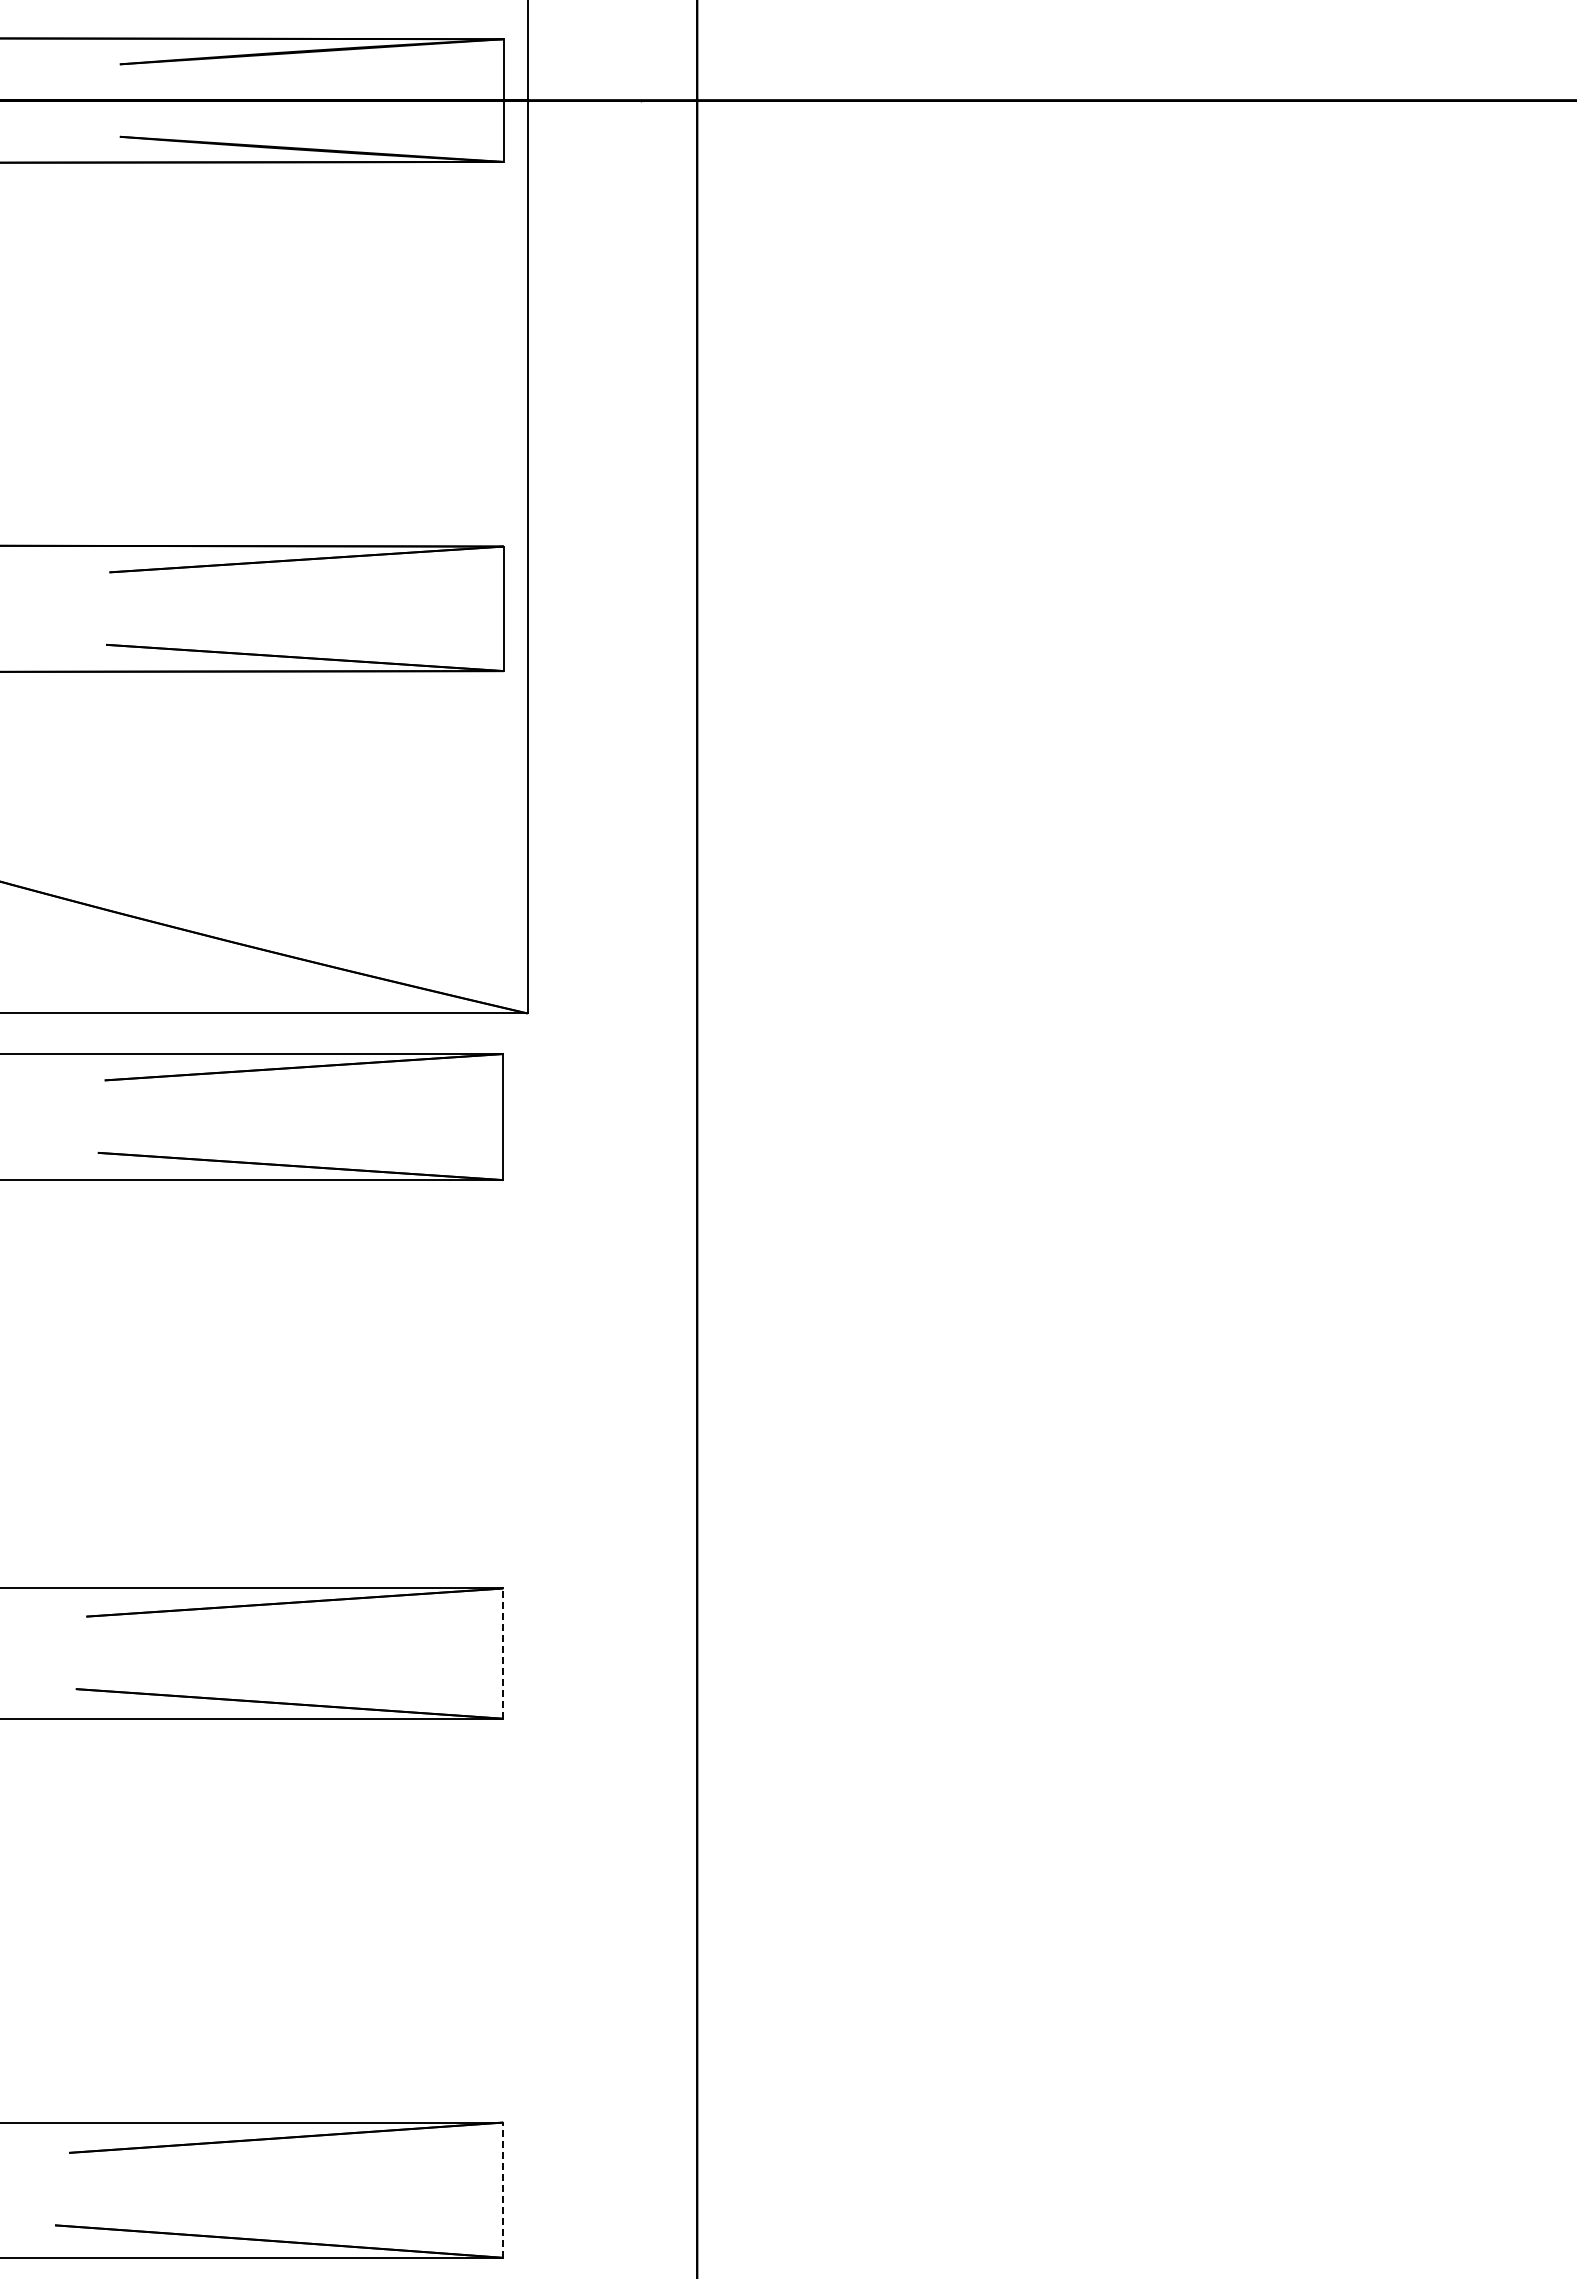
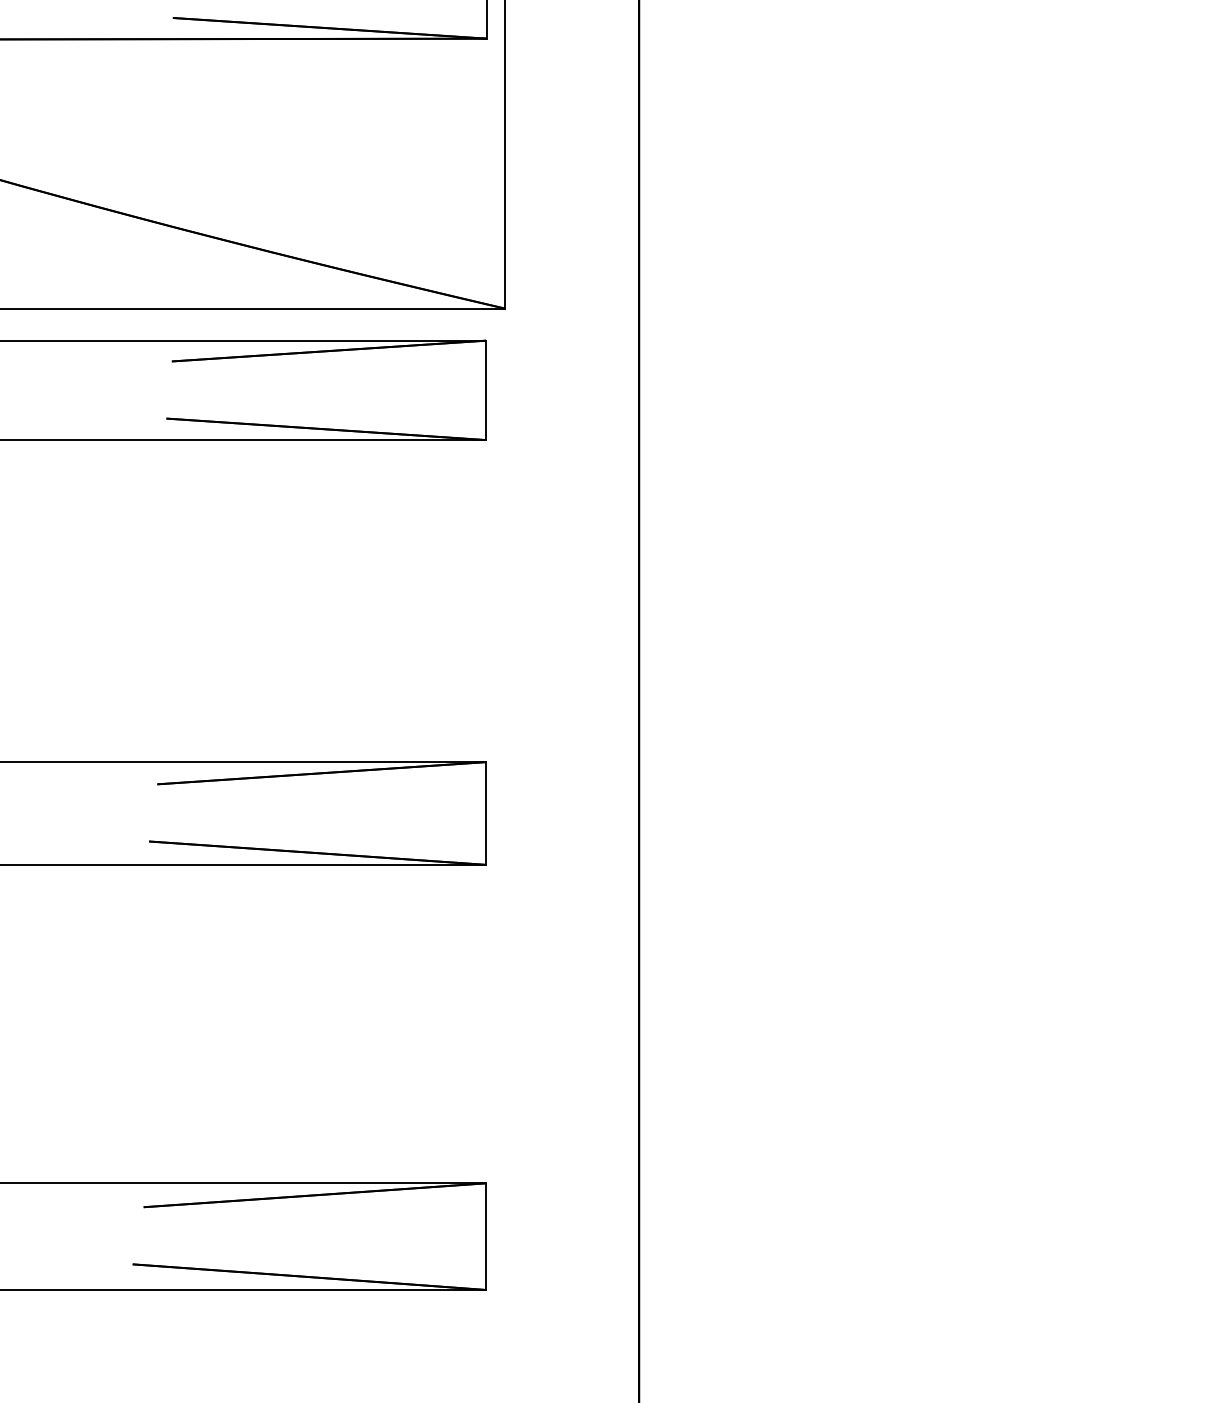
line: (503, 1653) -> (486, 813), dashed -> solid
line: (503, 2190) -> (486, 1236), dashed -> solid

